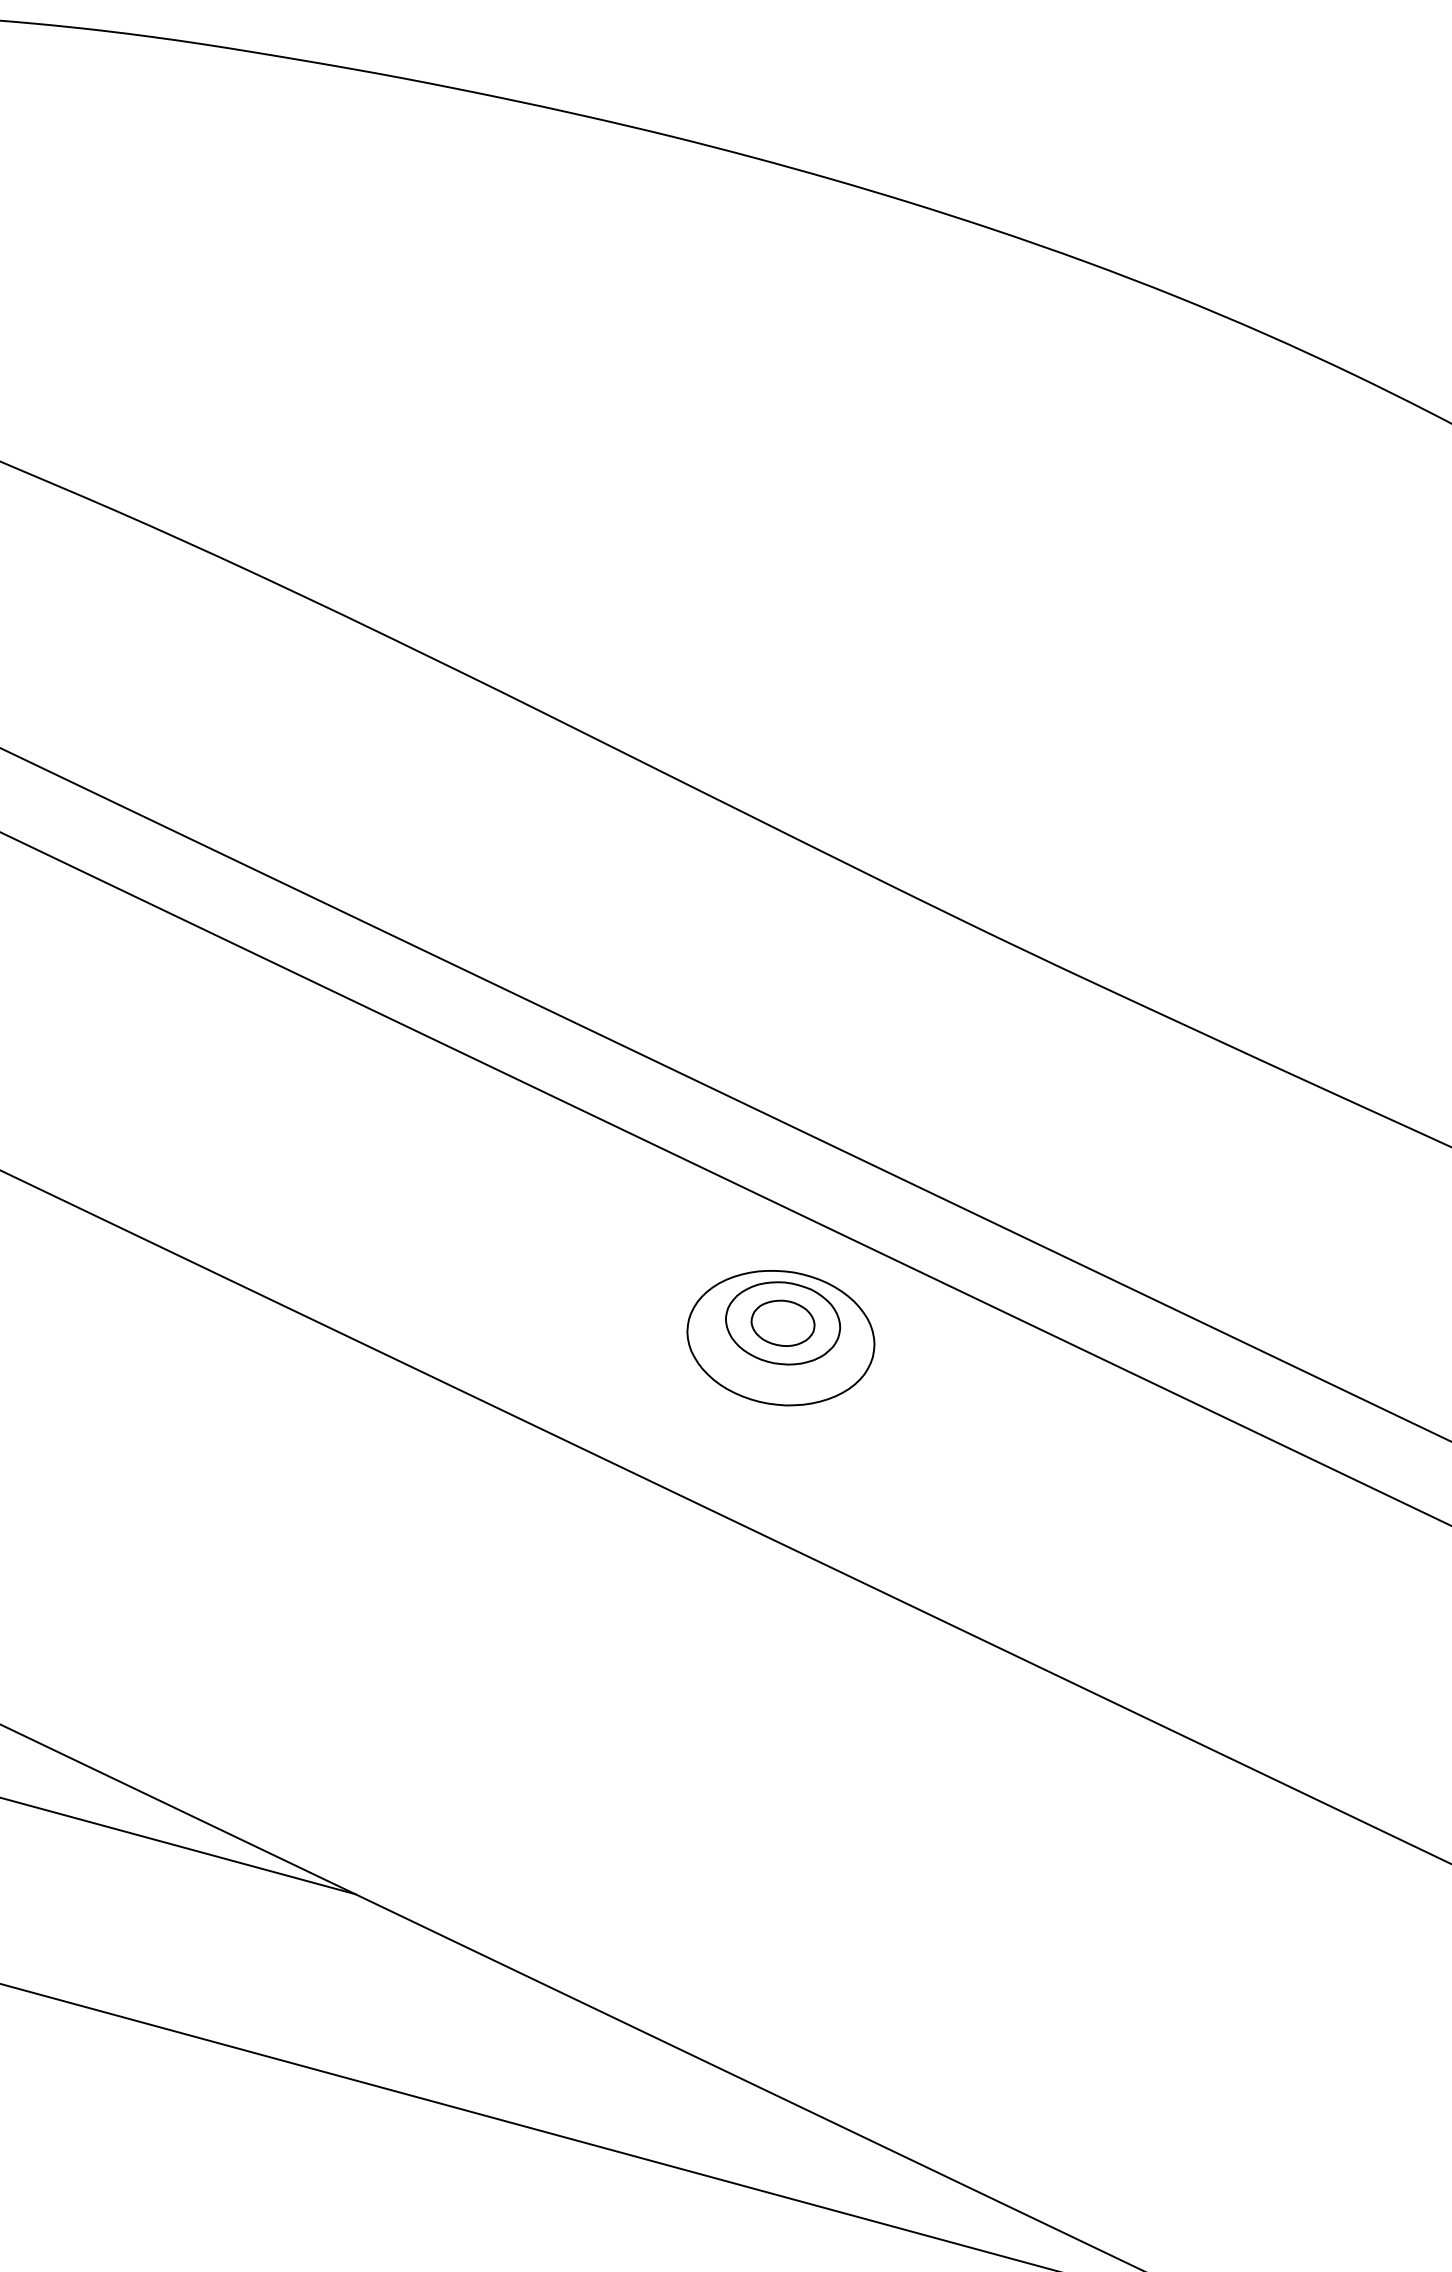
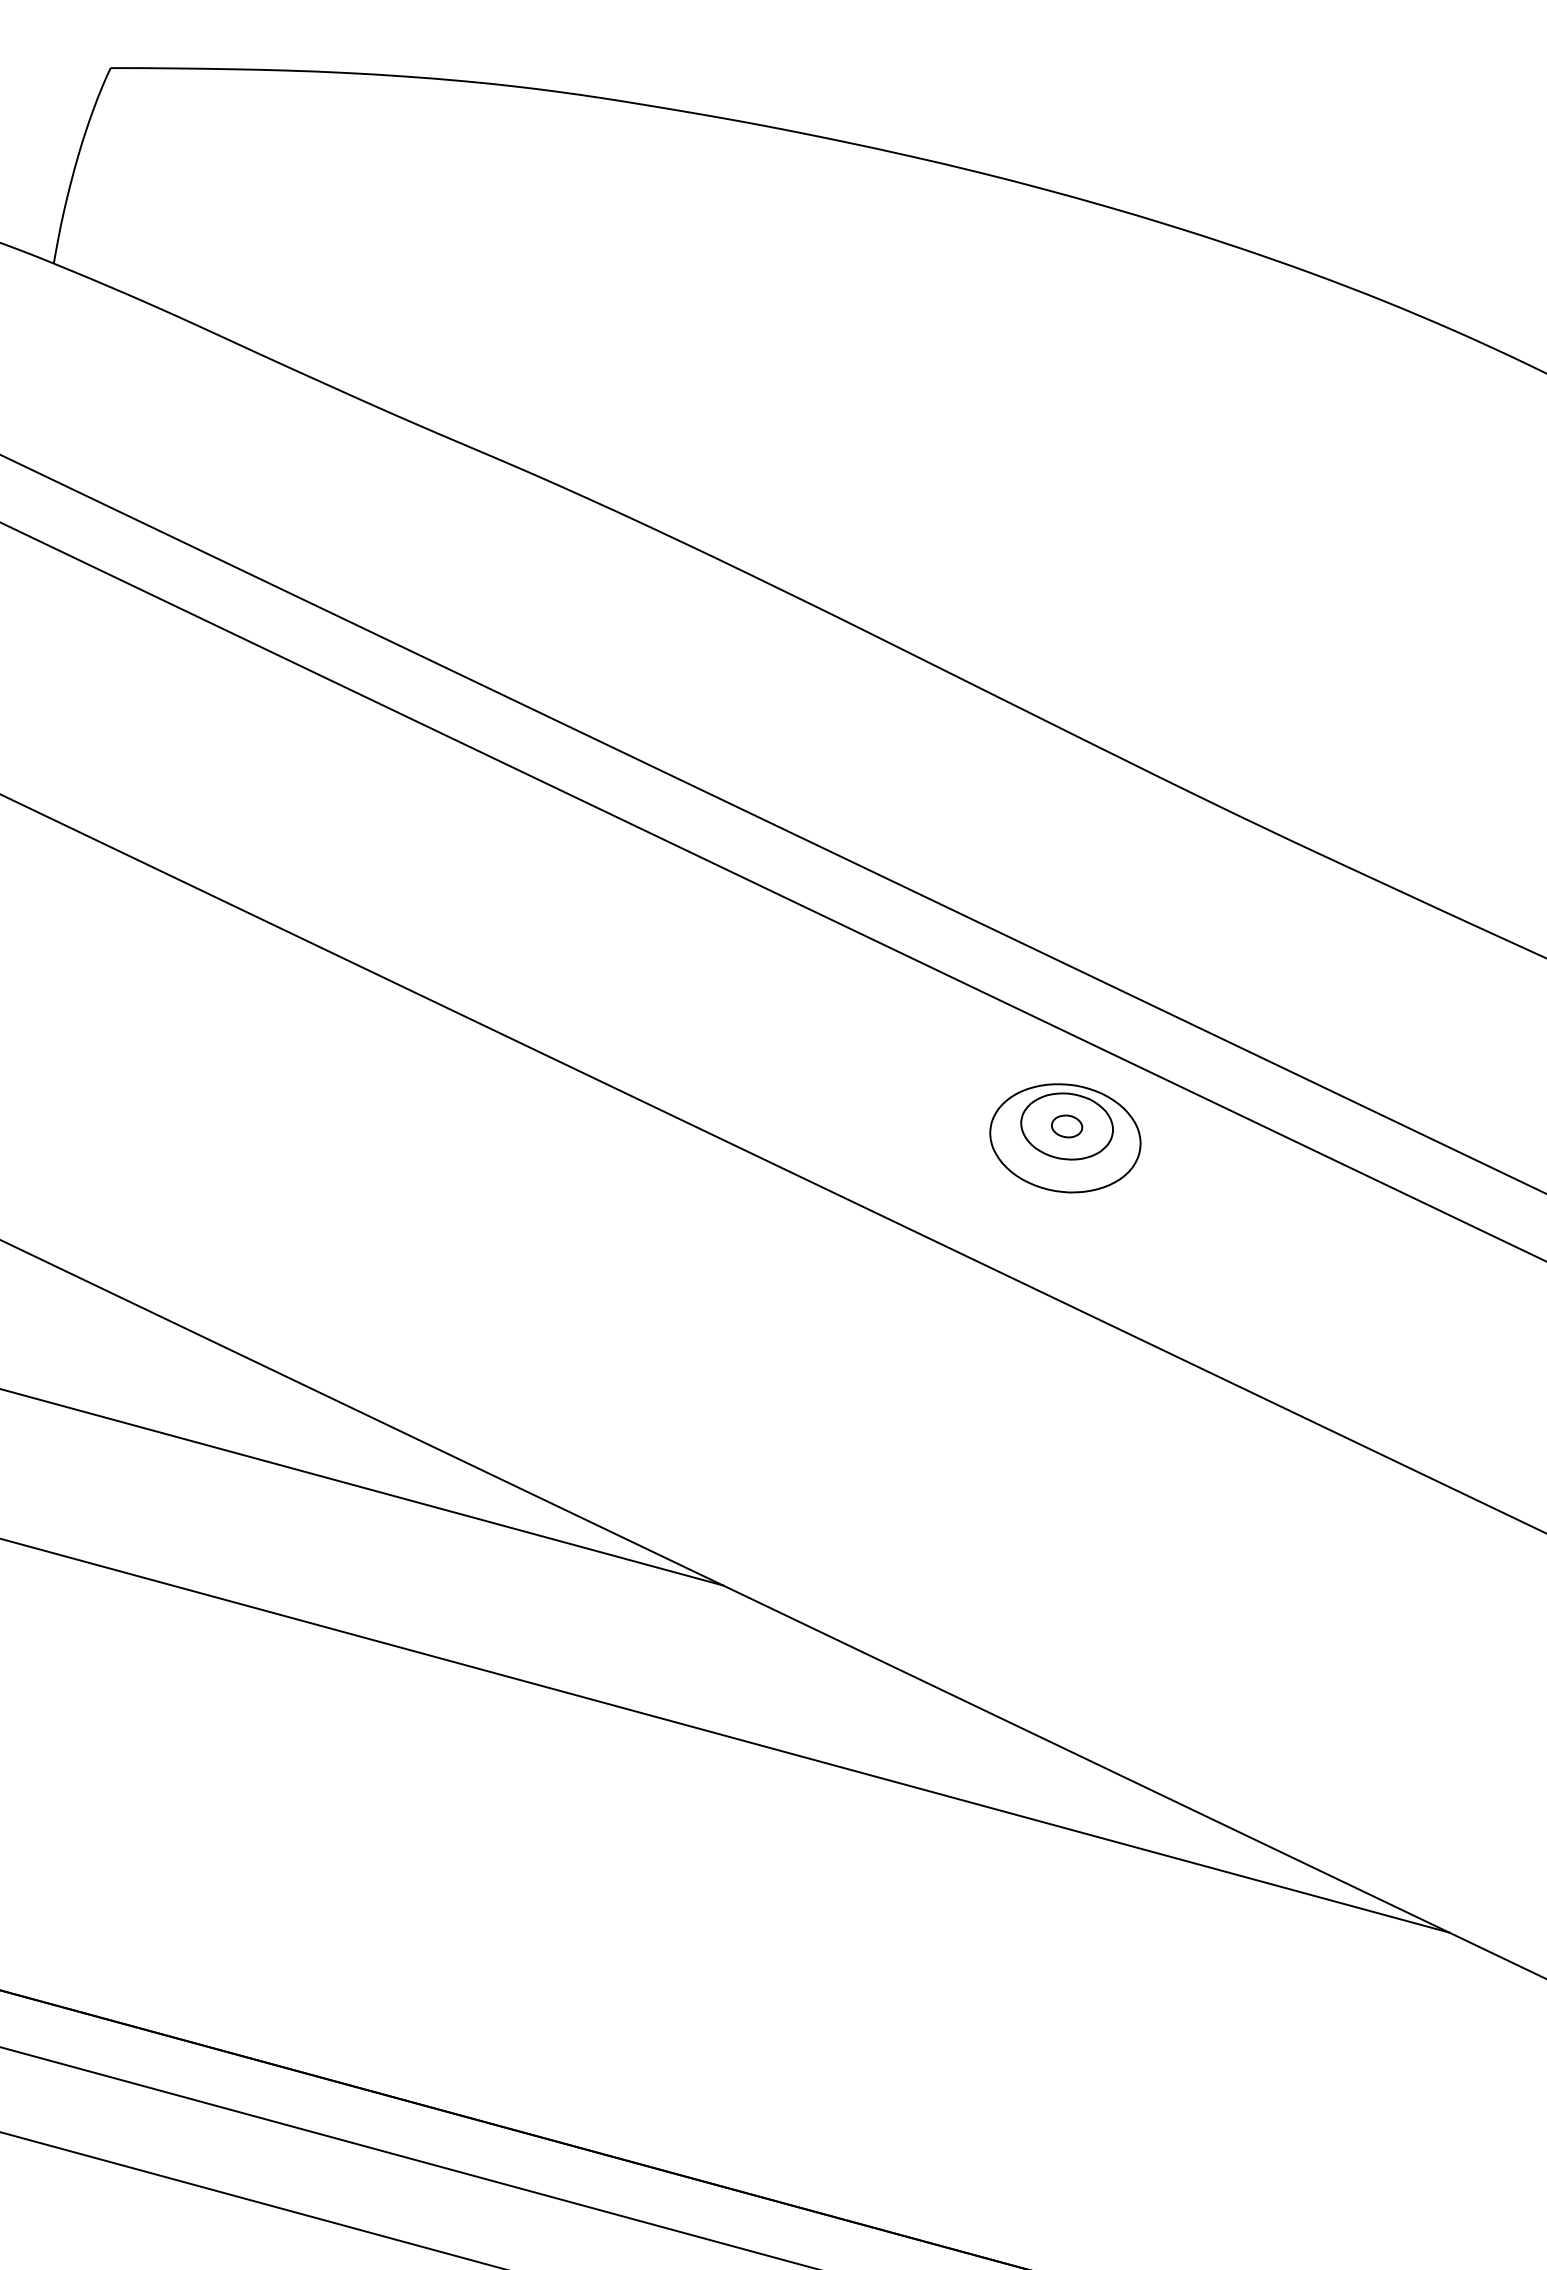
part: (782, 1323) -> (1066, 1126), size x0.6

